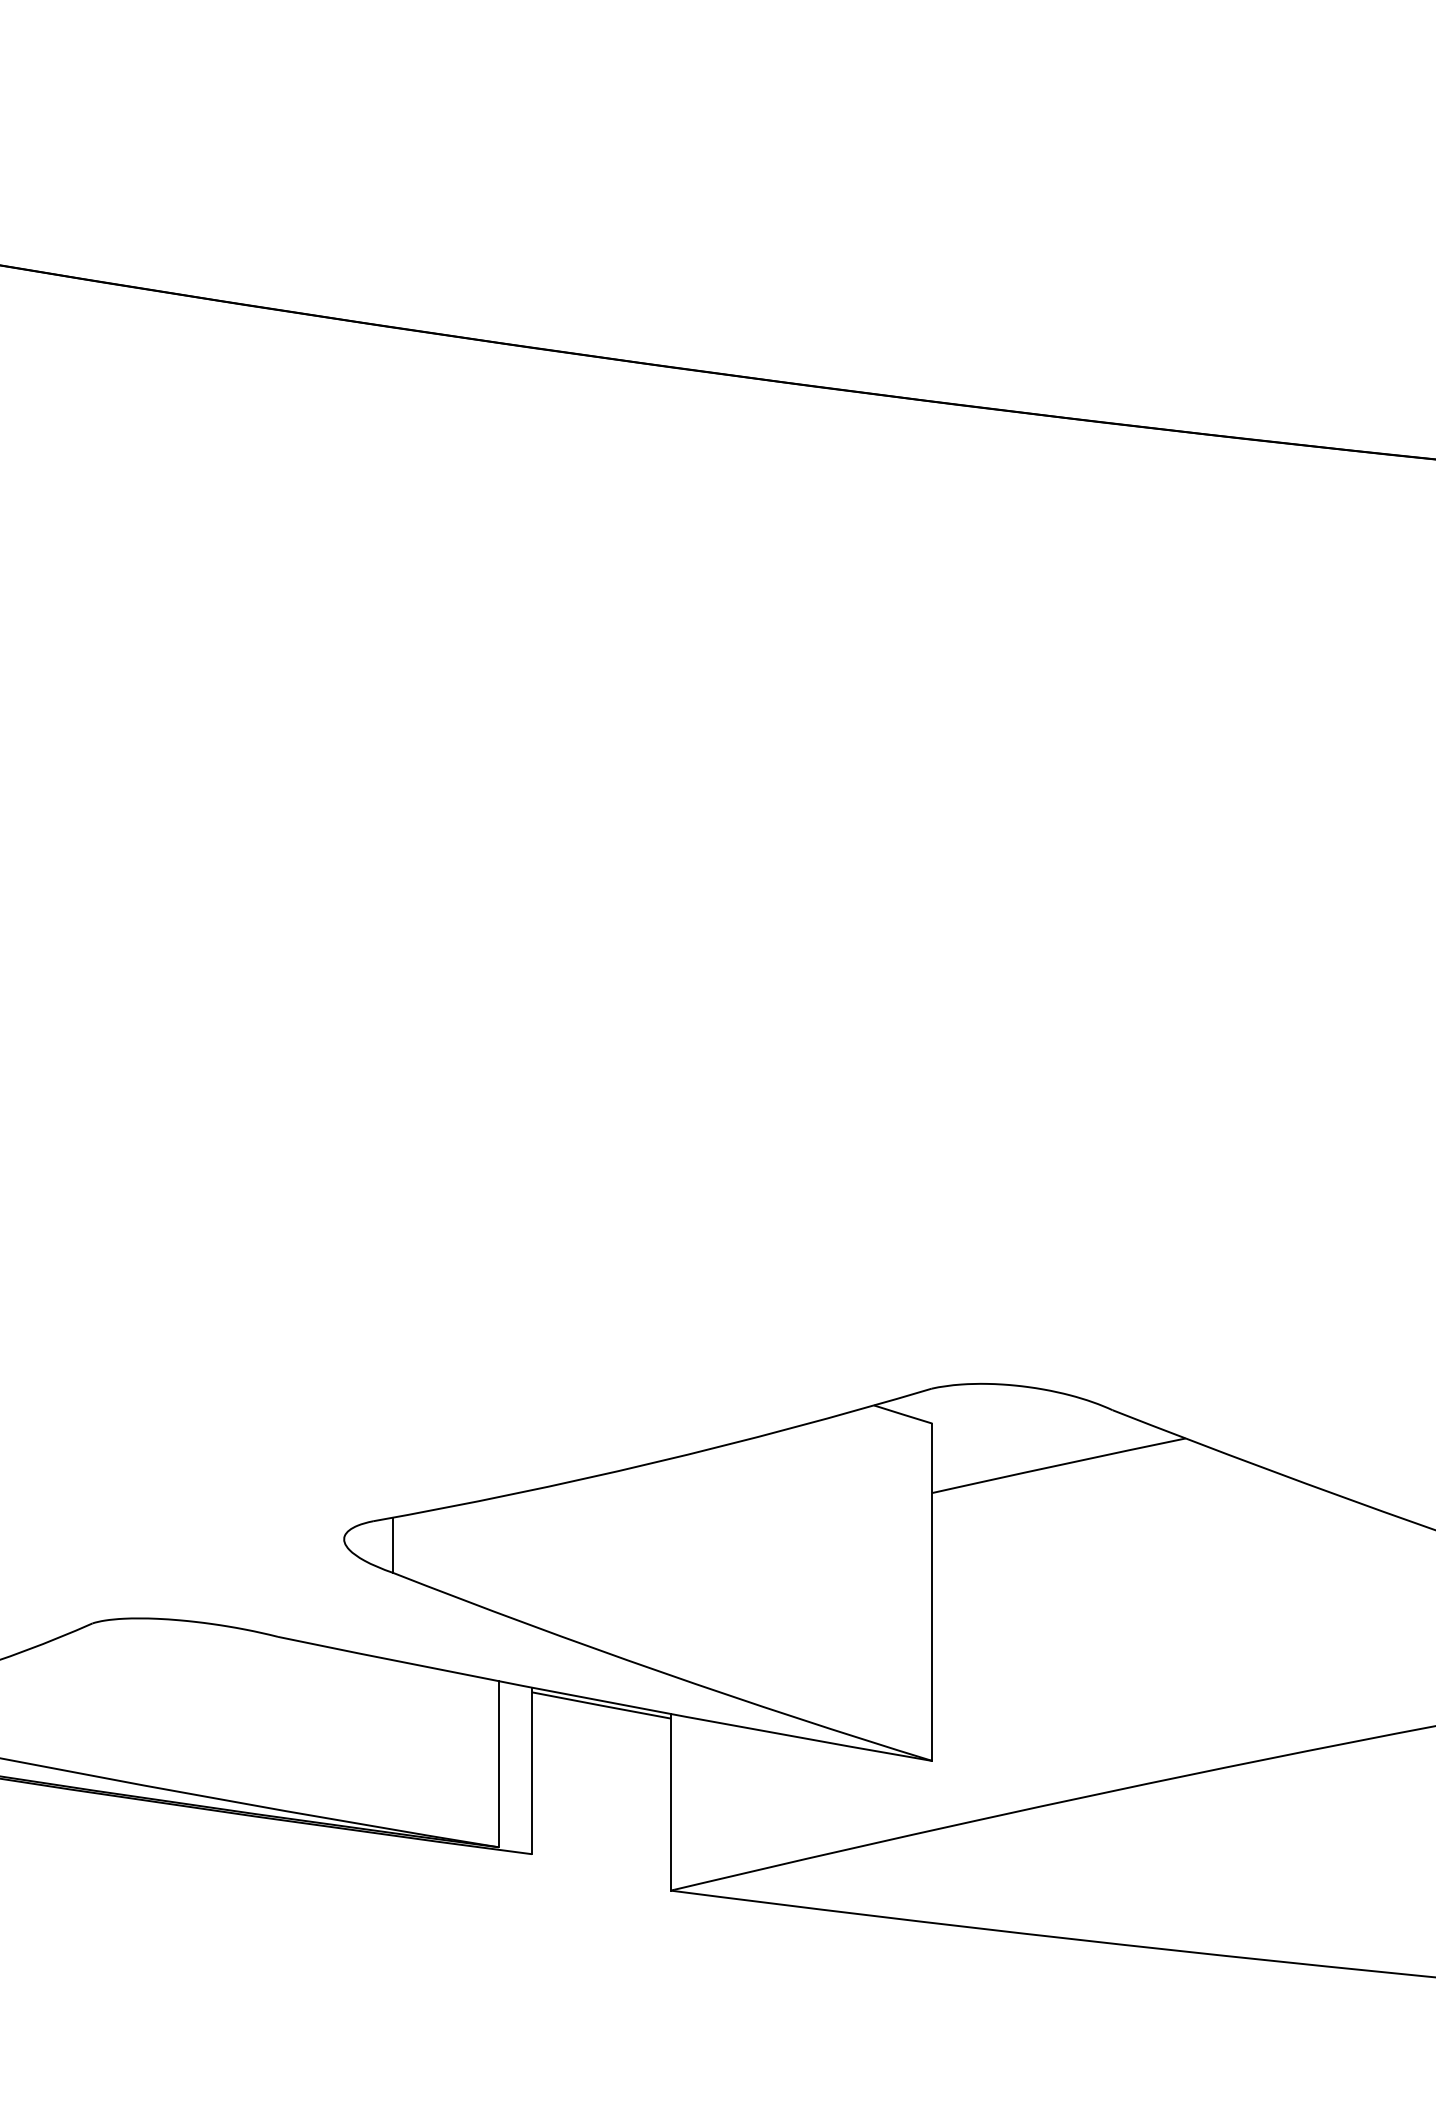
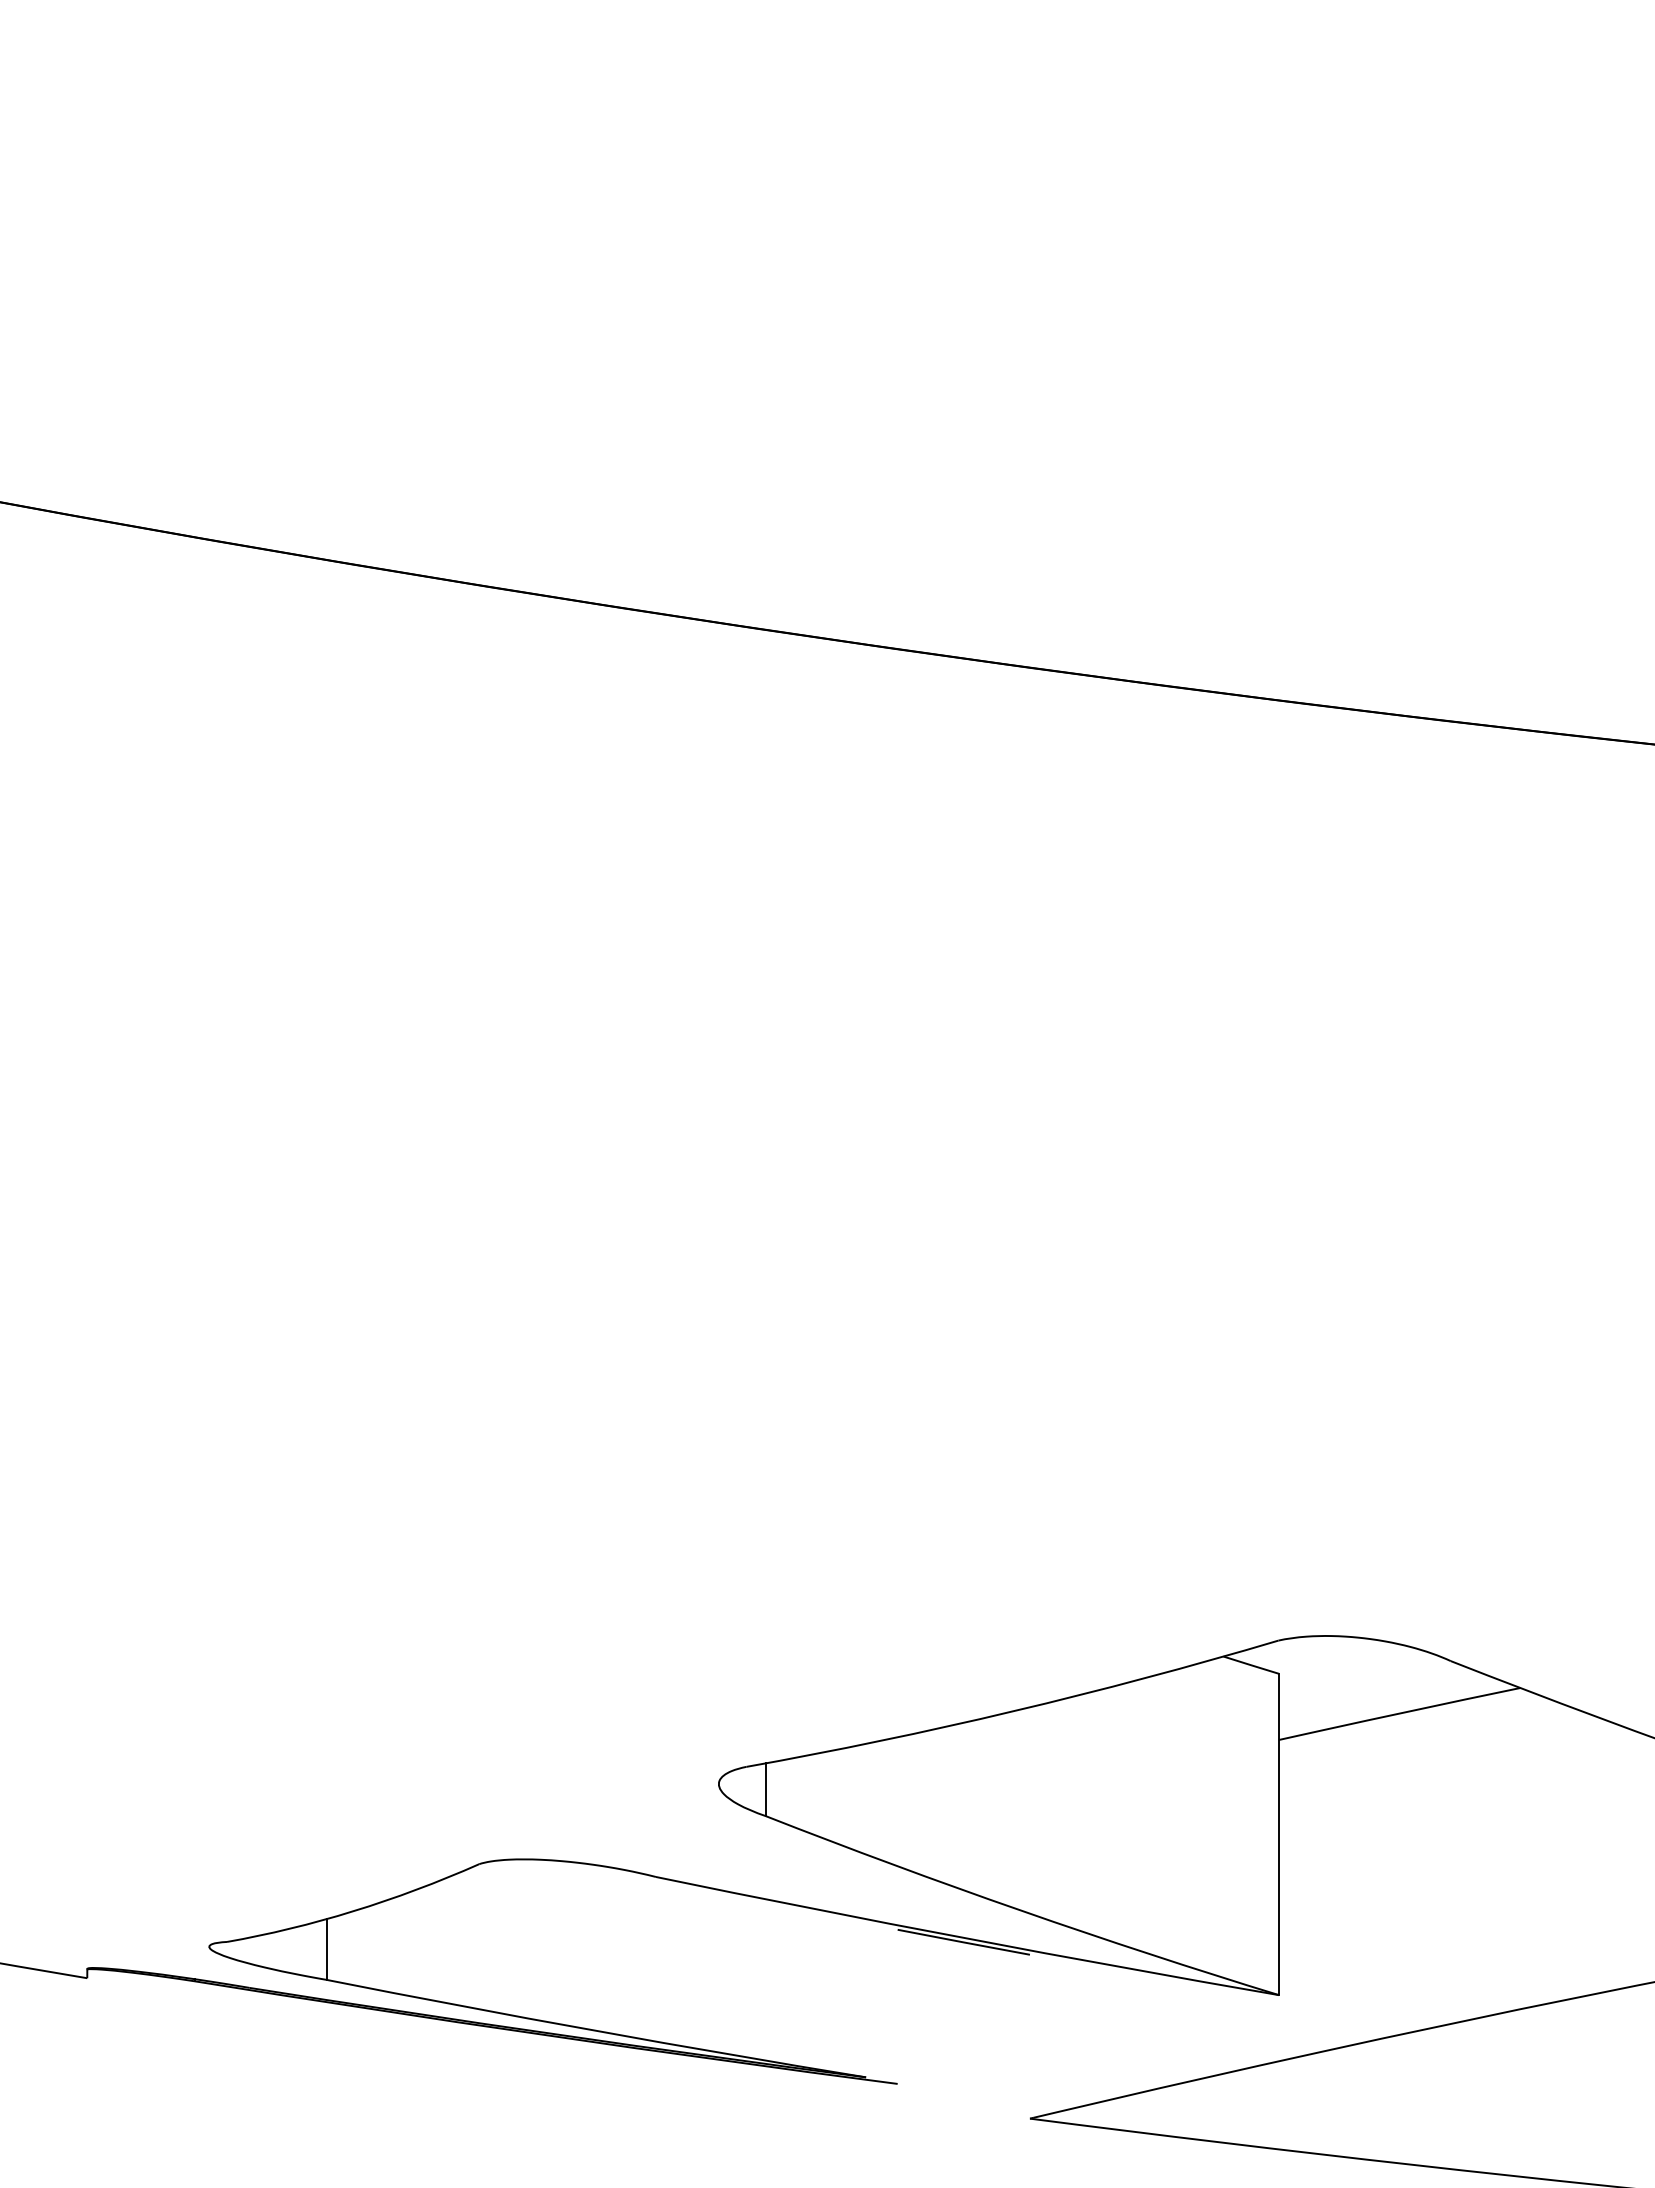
line: (499, 1764) -> (866, 1998), removed
line: (531, 1770) -> (897, 2004), removed
line: (670, 1802) -> (1029, 2034), removed

